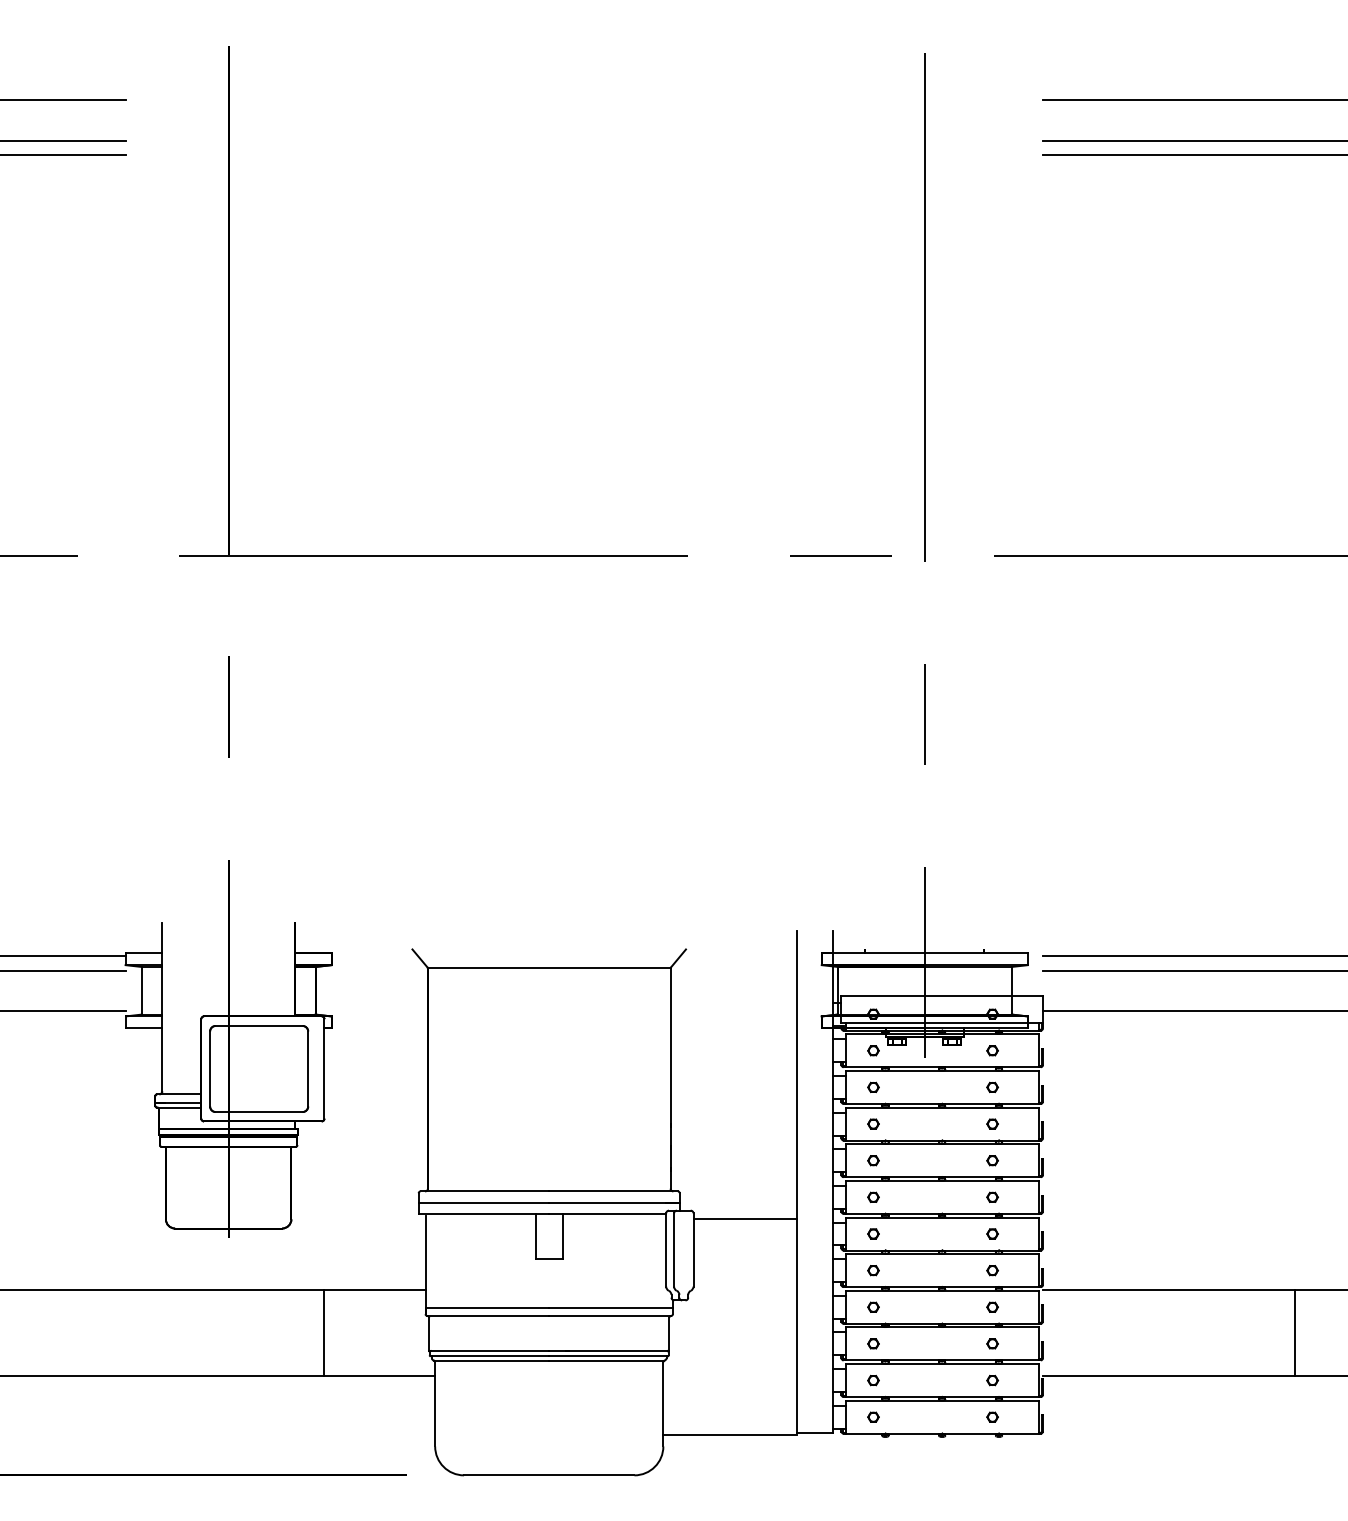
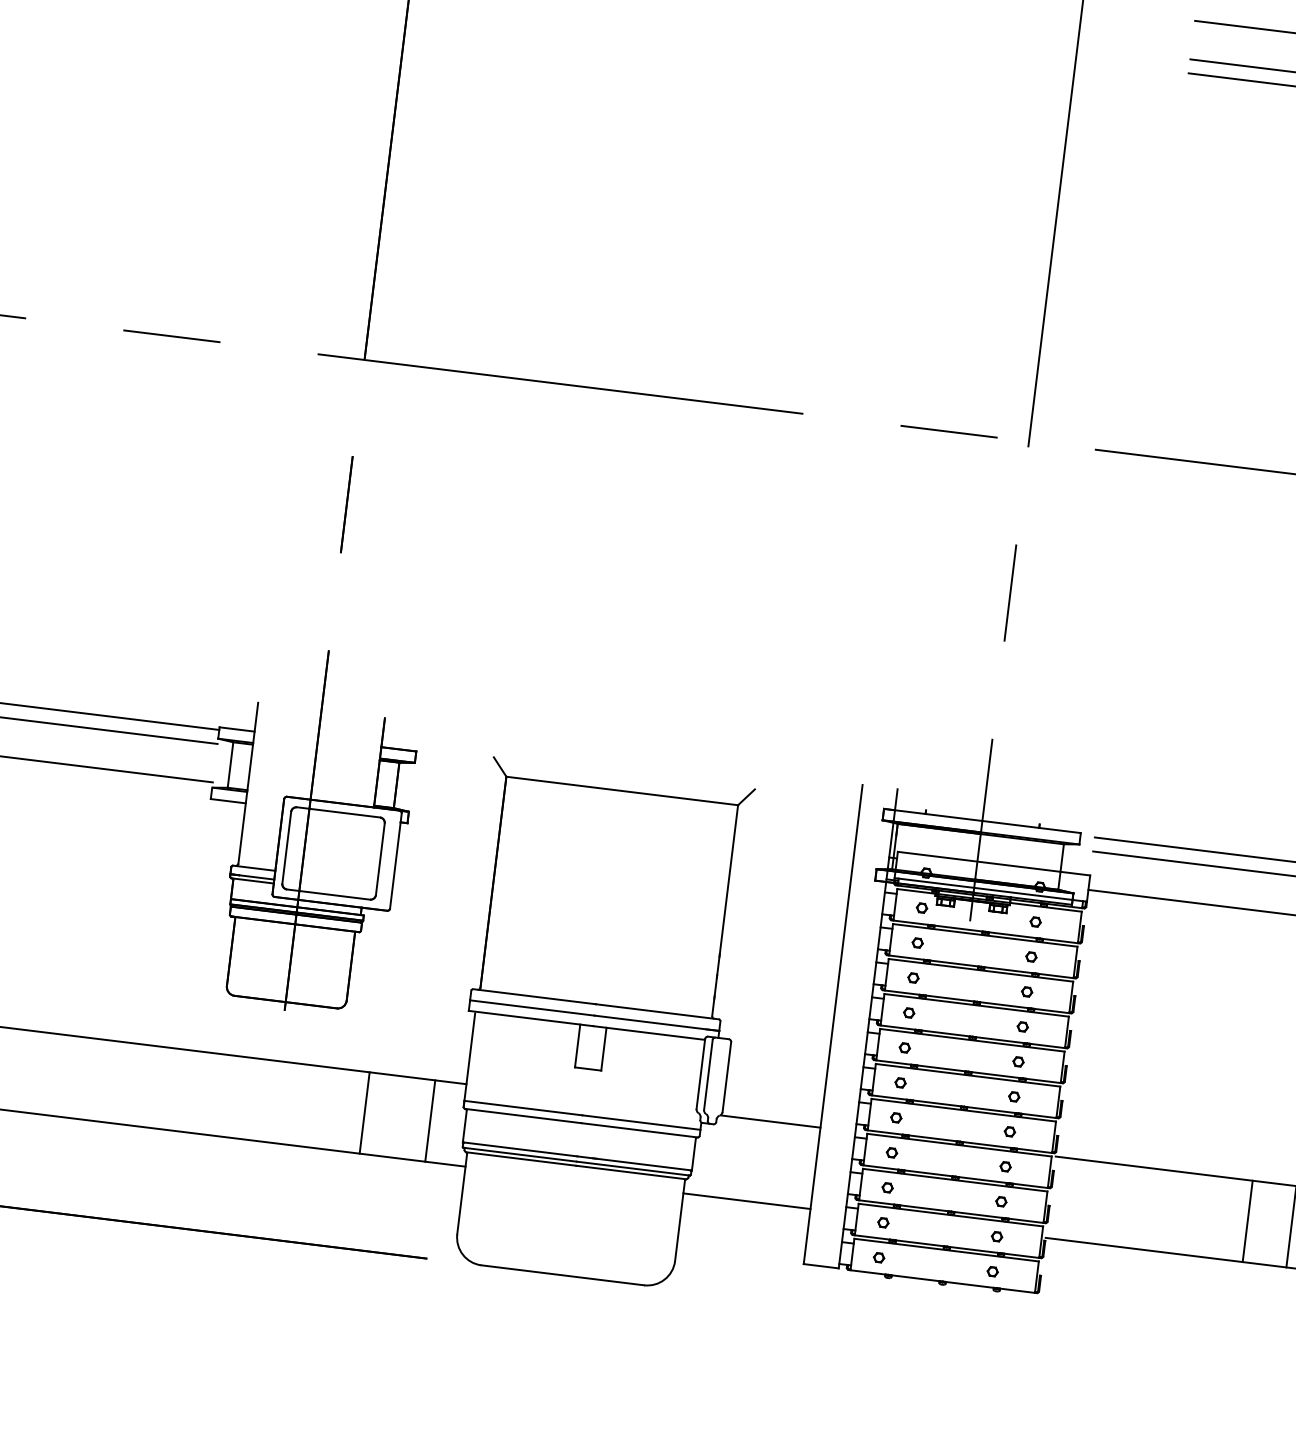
line: (744, 1219) -> (770, 1121), moved
line: (392, 1332) -> (429, 1120), added
line: (1249, 1332) -> (1247, 1221), added
line: (729, 1434) -> (746, 1201), moved

